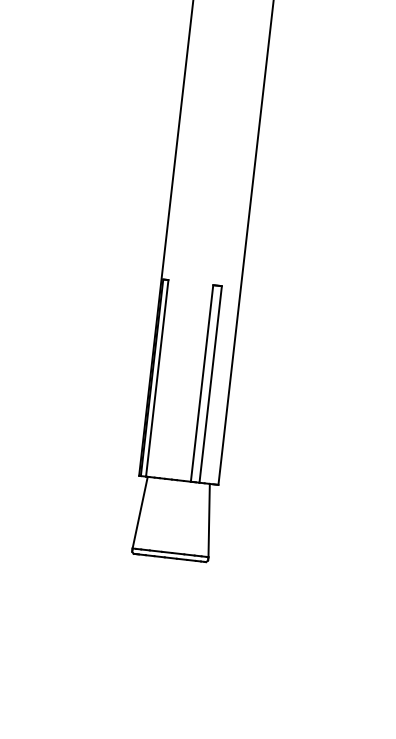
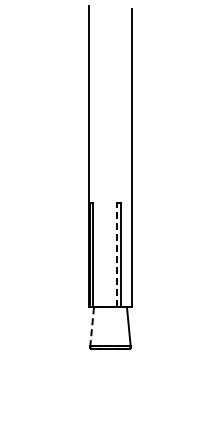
line: (201, 382) -> (116, 254), solid -> dashed
line: (140, 514) -> (92, 327), solid -> dashed

